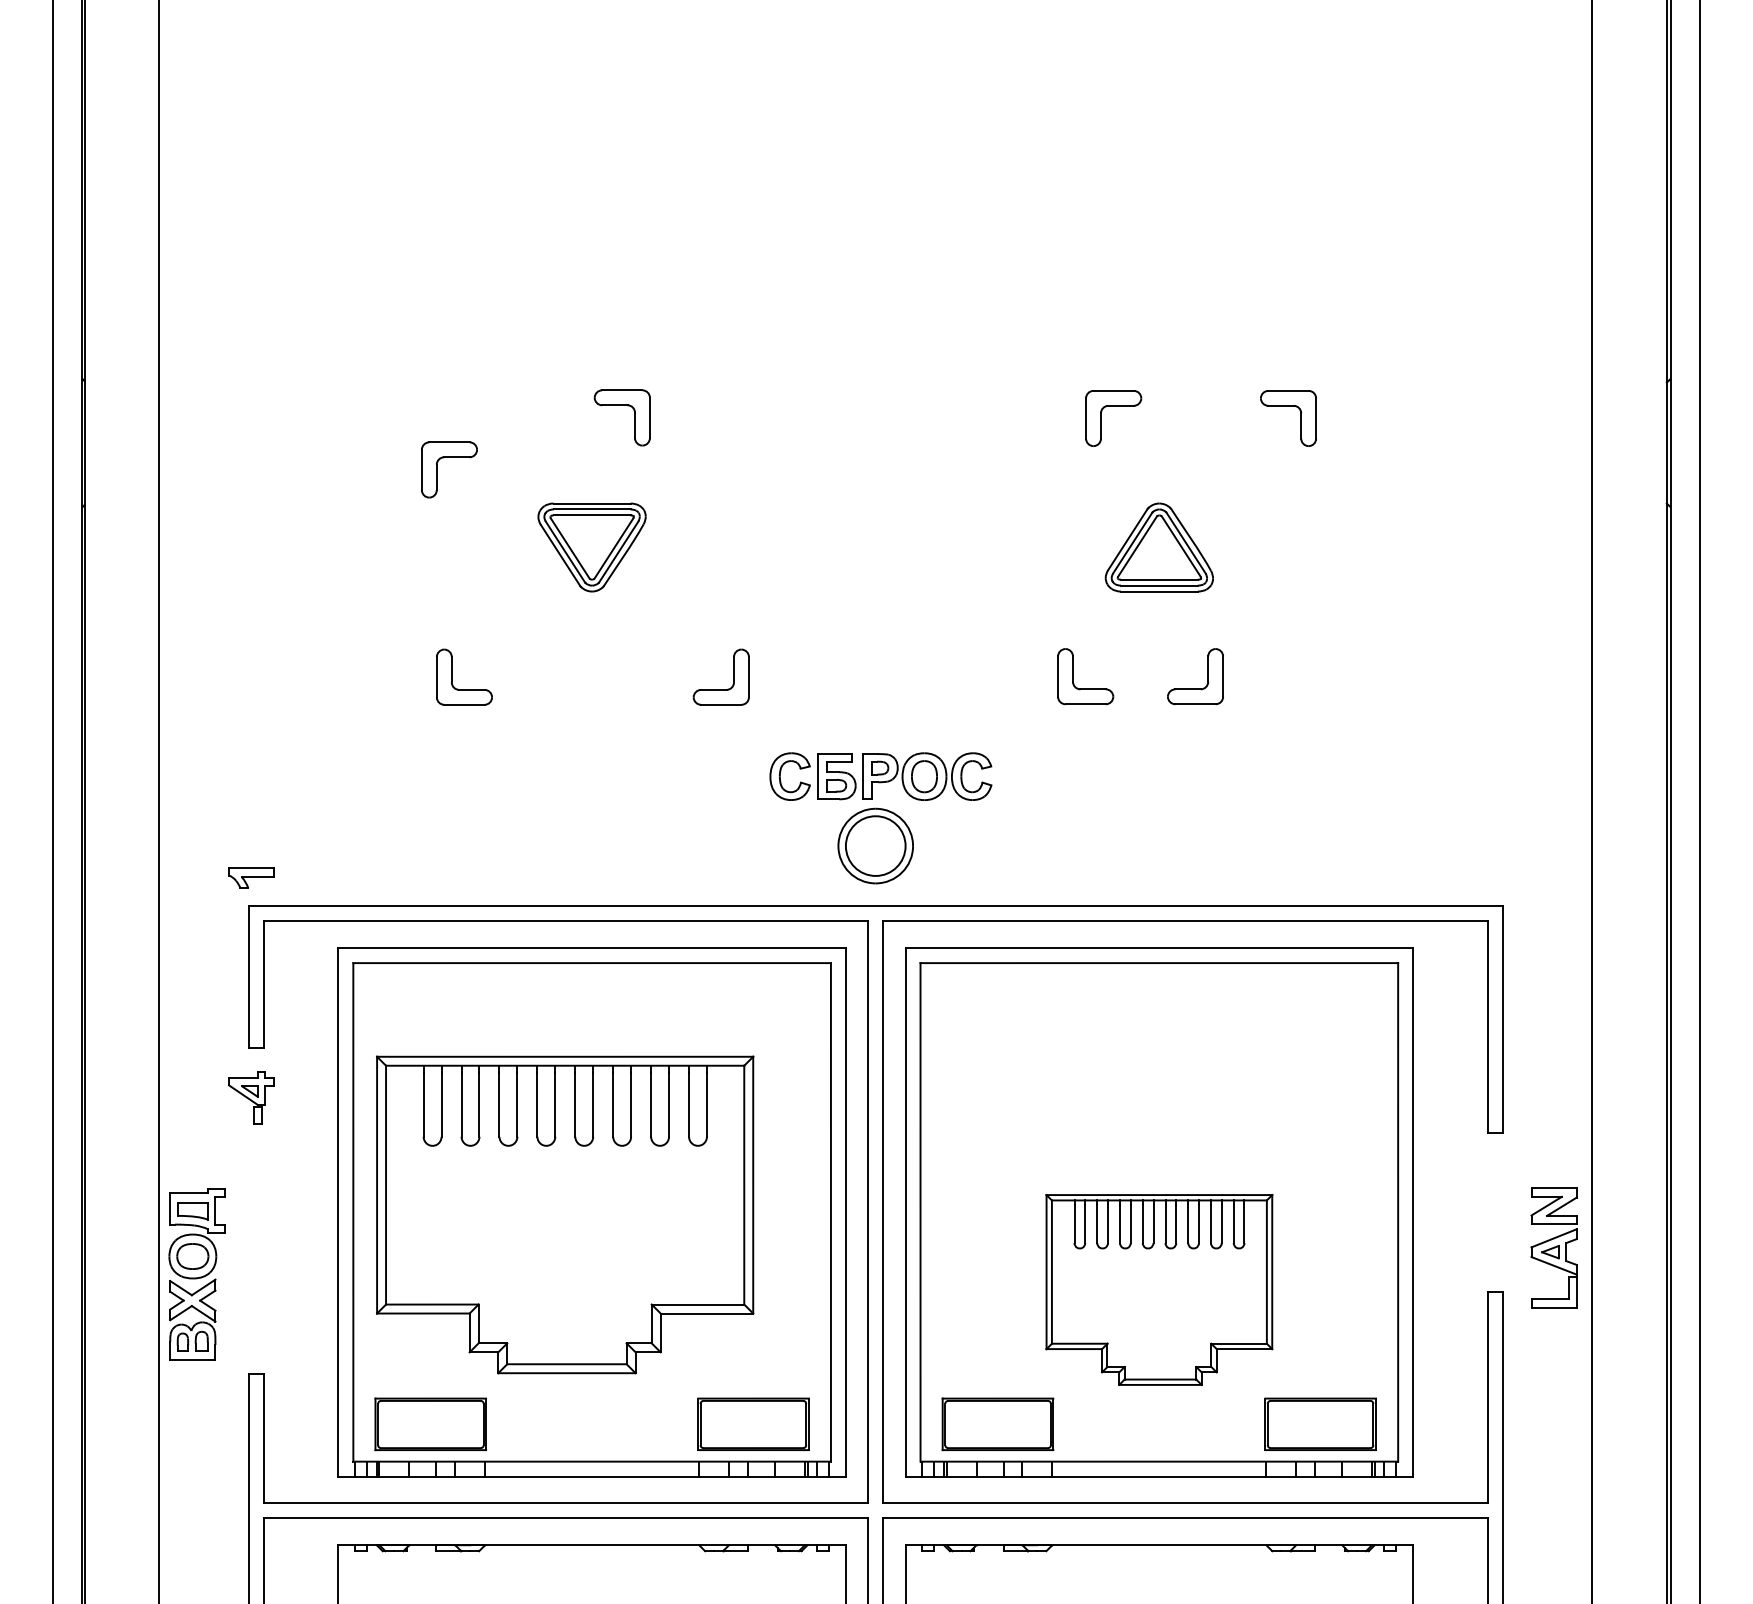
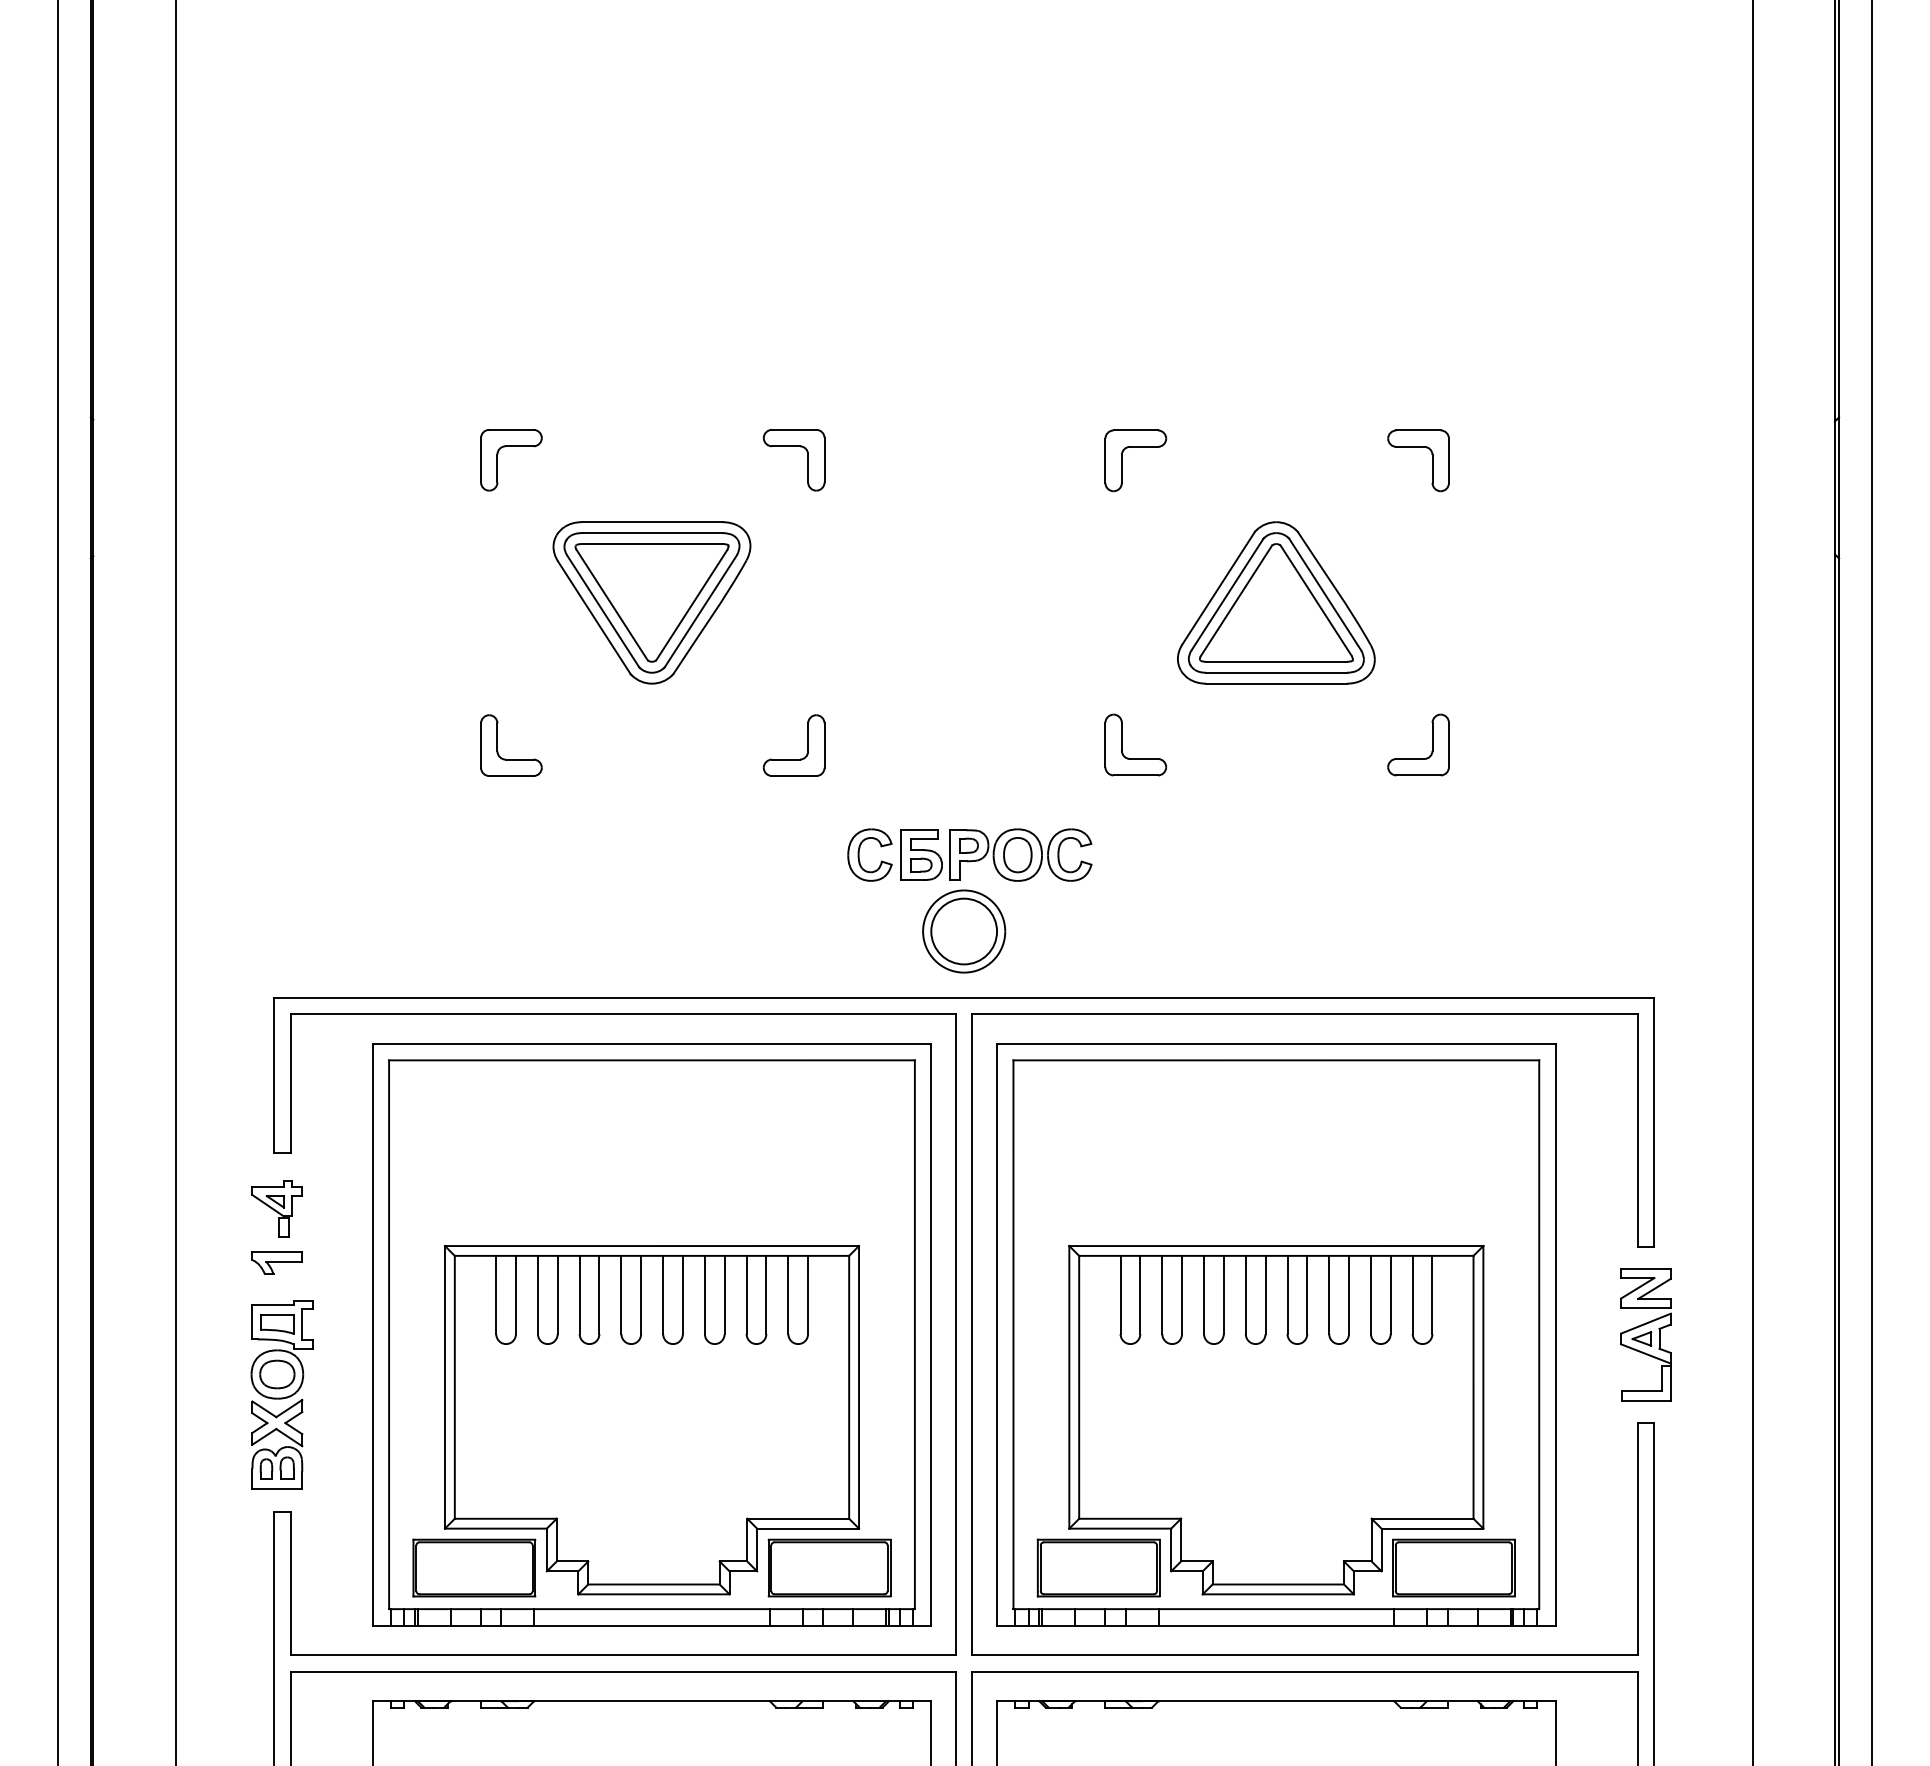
part: (621, 405) -> (793, 446), moved
part: (1113, 406) -> (1135, 447), moved
part: (449, 457) -> (511, 446), moved
part: (591, 547) -> (651, 602), size x1.67
part: (1159, 547) -> (1276, 602), size x1.67
part: (1073, 676) -> (1122, 744), moved
part: (1207, 676) -> (1431, 744), moved
part: (251, 877) -> (277, 1262), moved
part: (565, 1214) -> (652, 1419), moved
part: (1553, 1247) -> (1645, 1333), moved
part: (196, 1274) -> (281, 1394), moved
part: (1159, 1289) -> (1276, 1419), size x1.67

